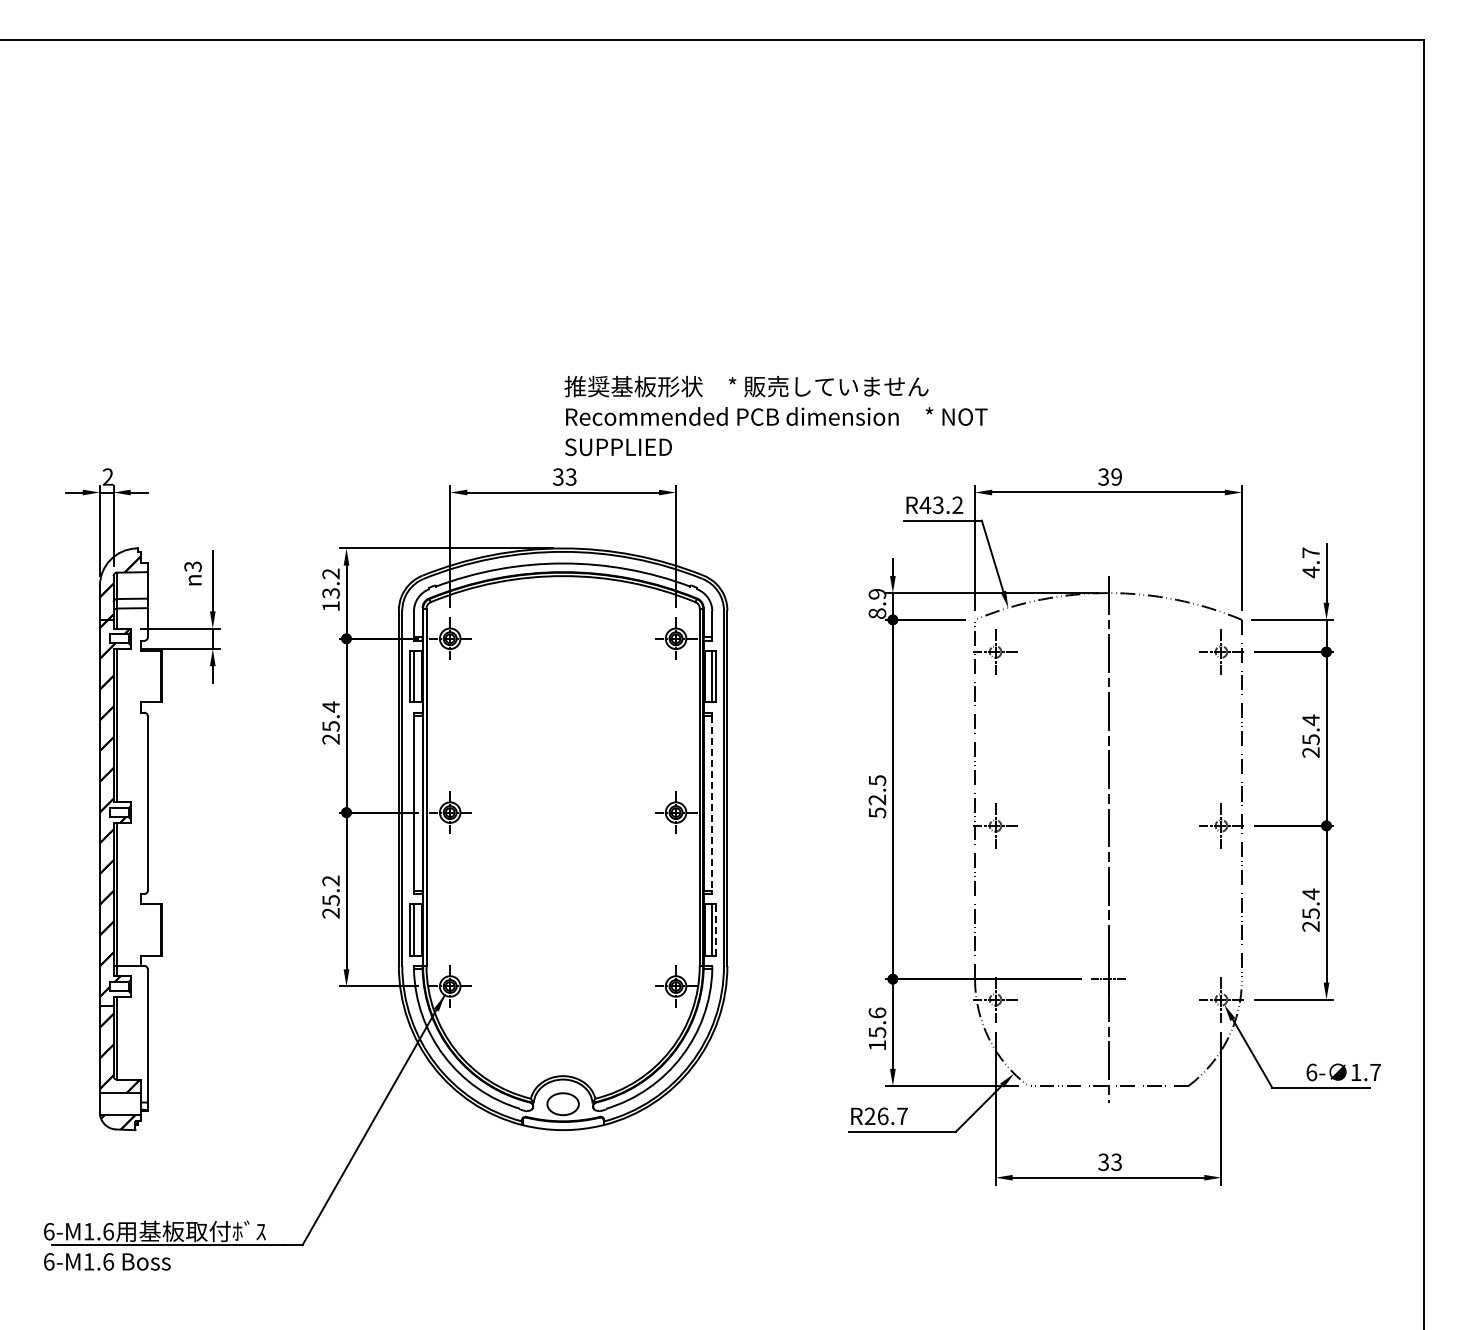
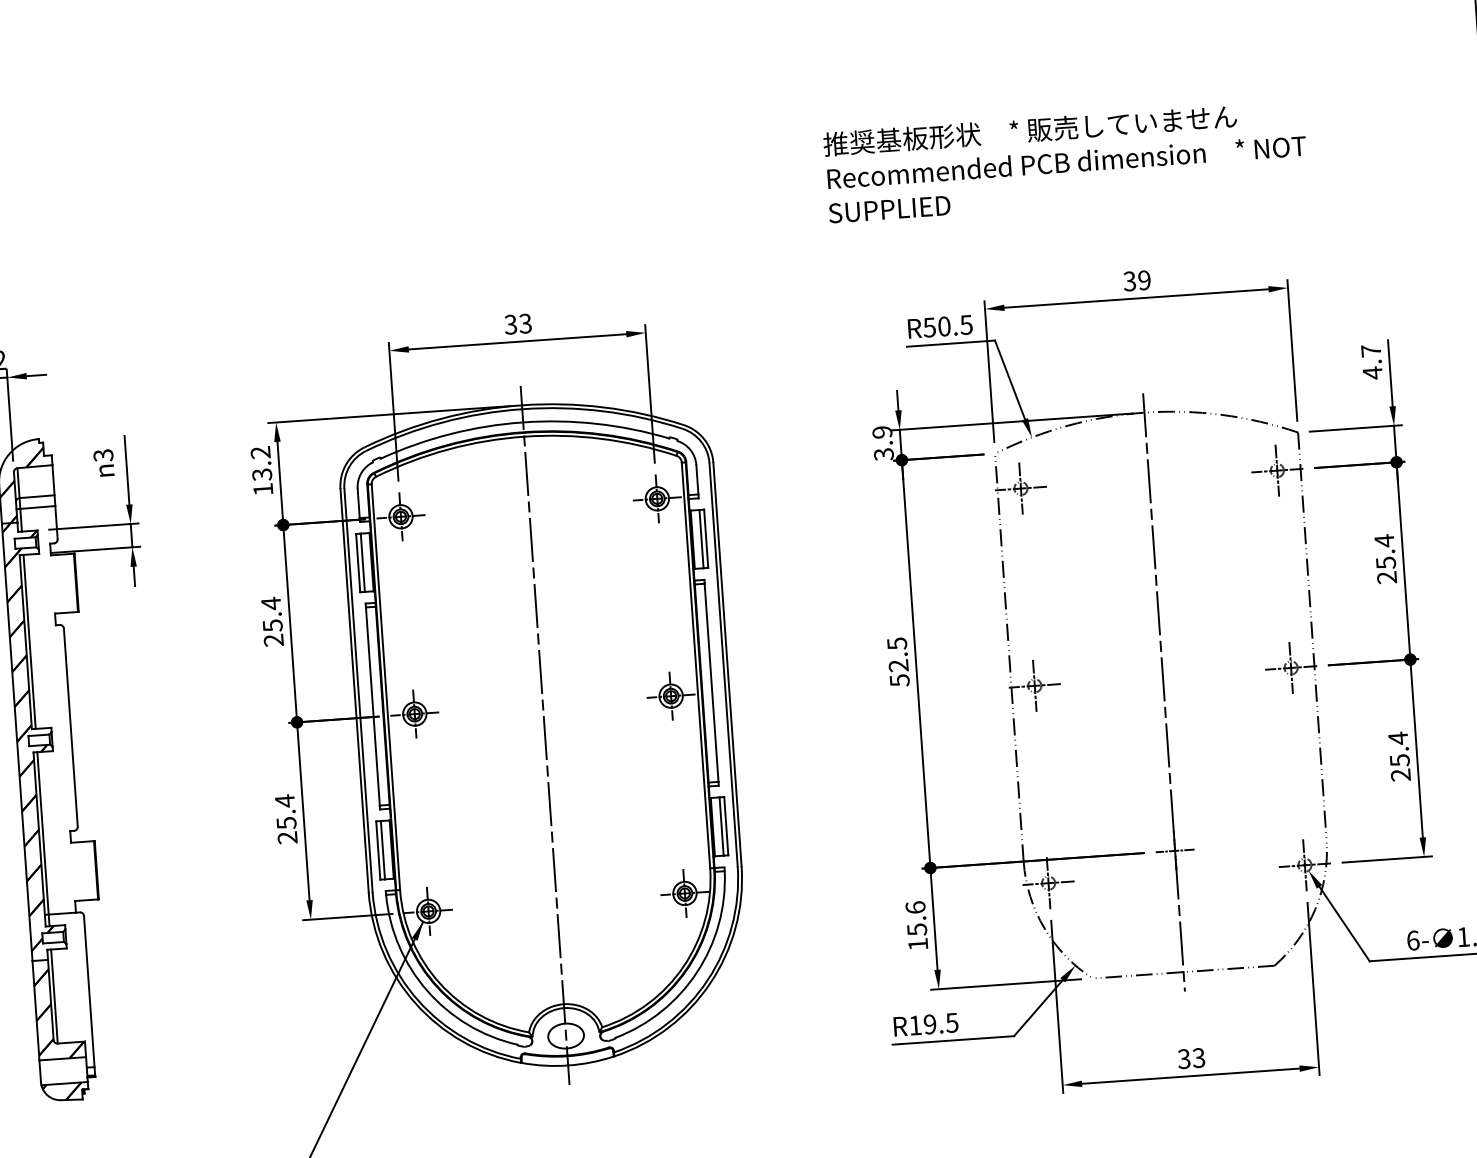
text: (775, 415) -> (1065, 160), moved
text: (941, 505) -> (948, 326), R43.2 -> R50.5
text: (877, 613) -> (883, 454), 8.9 -> 3.9
line: (712, 803) -> (711, 682), dashed -> solid
line: (563, 839) -> (545, 735), added
text: (330, 880) -> (284, 800), 25.2 -> 25.4
line: (716, 930) -> (726, 826), dashed -> solid
text: (885, 1116) -> (932, 1024), R26.7 -> R19.5

